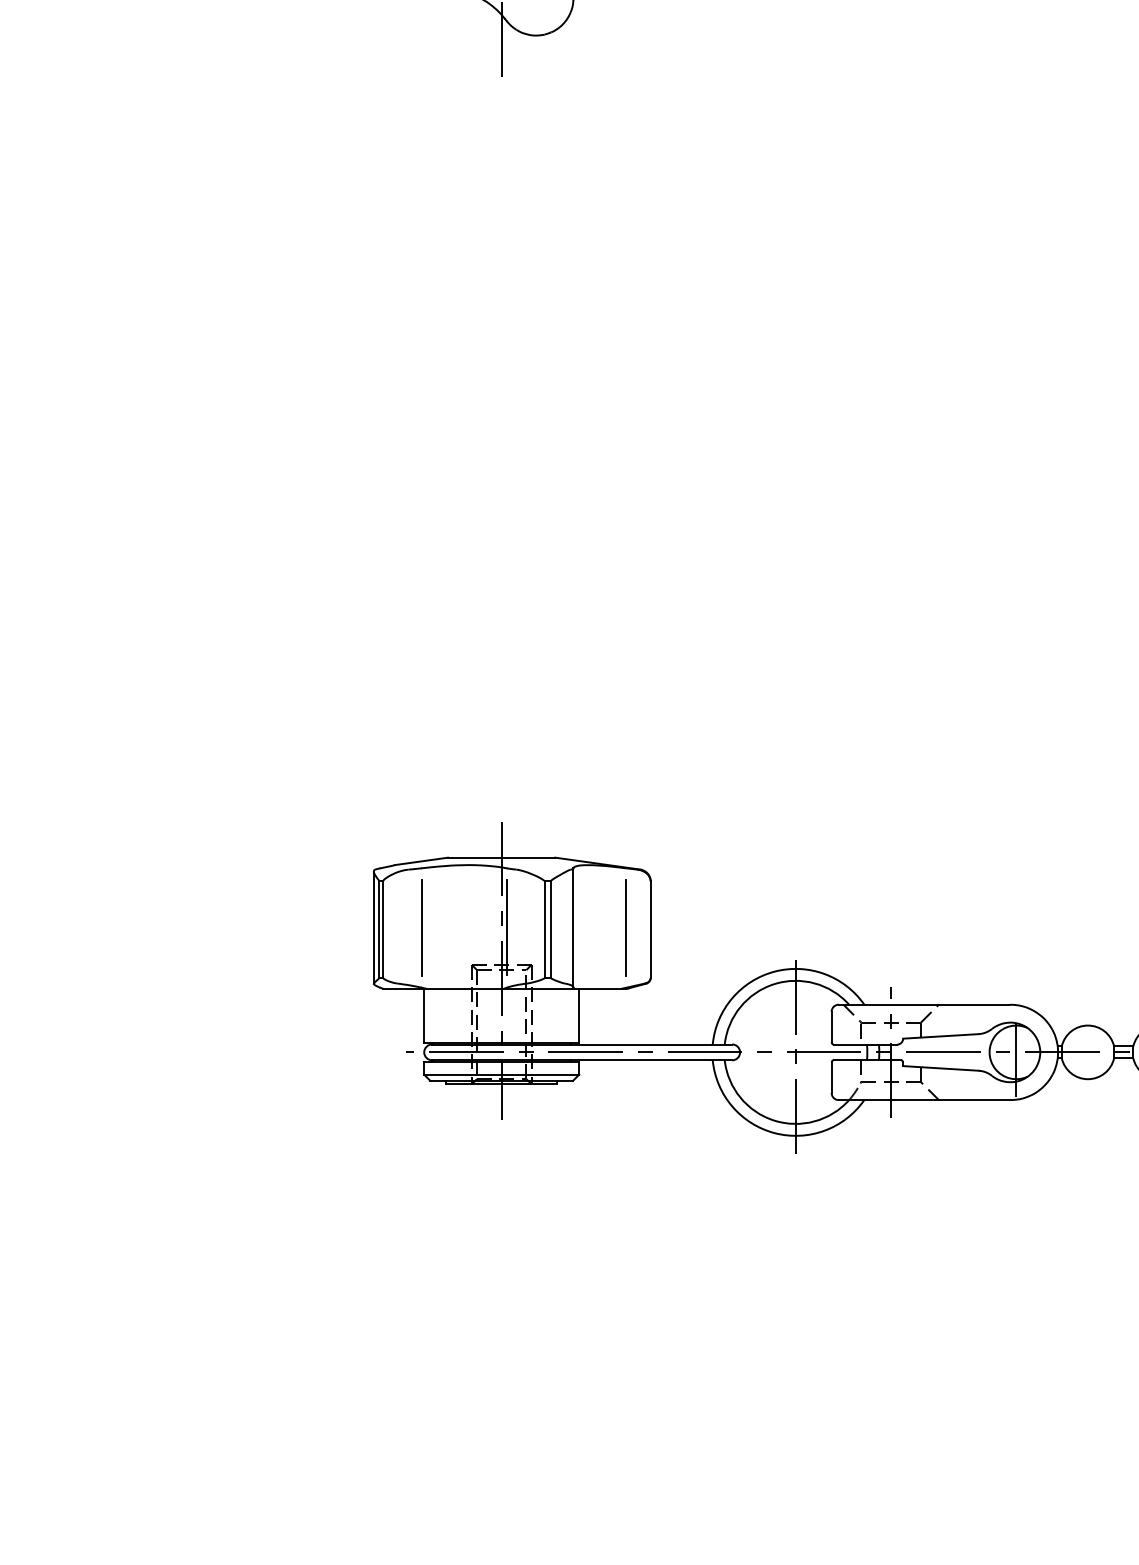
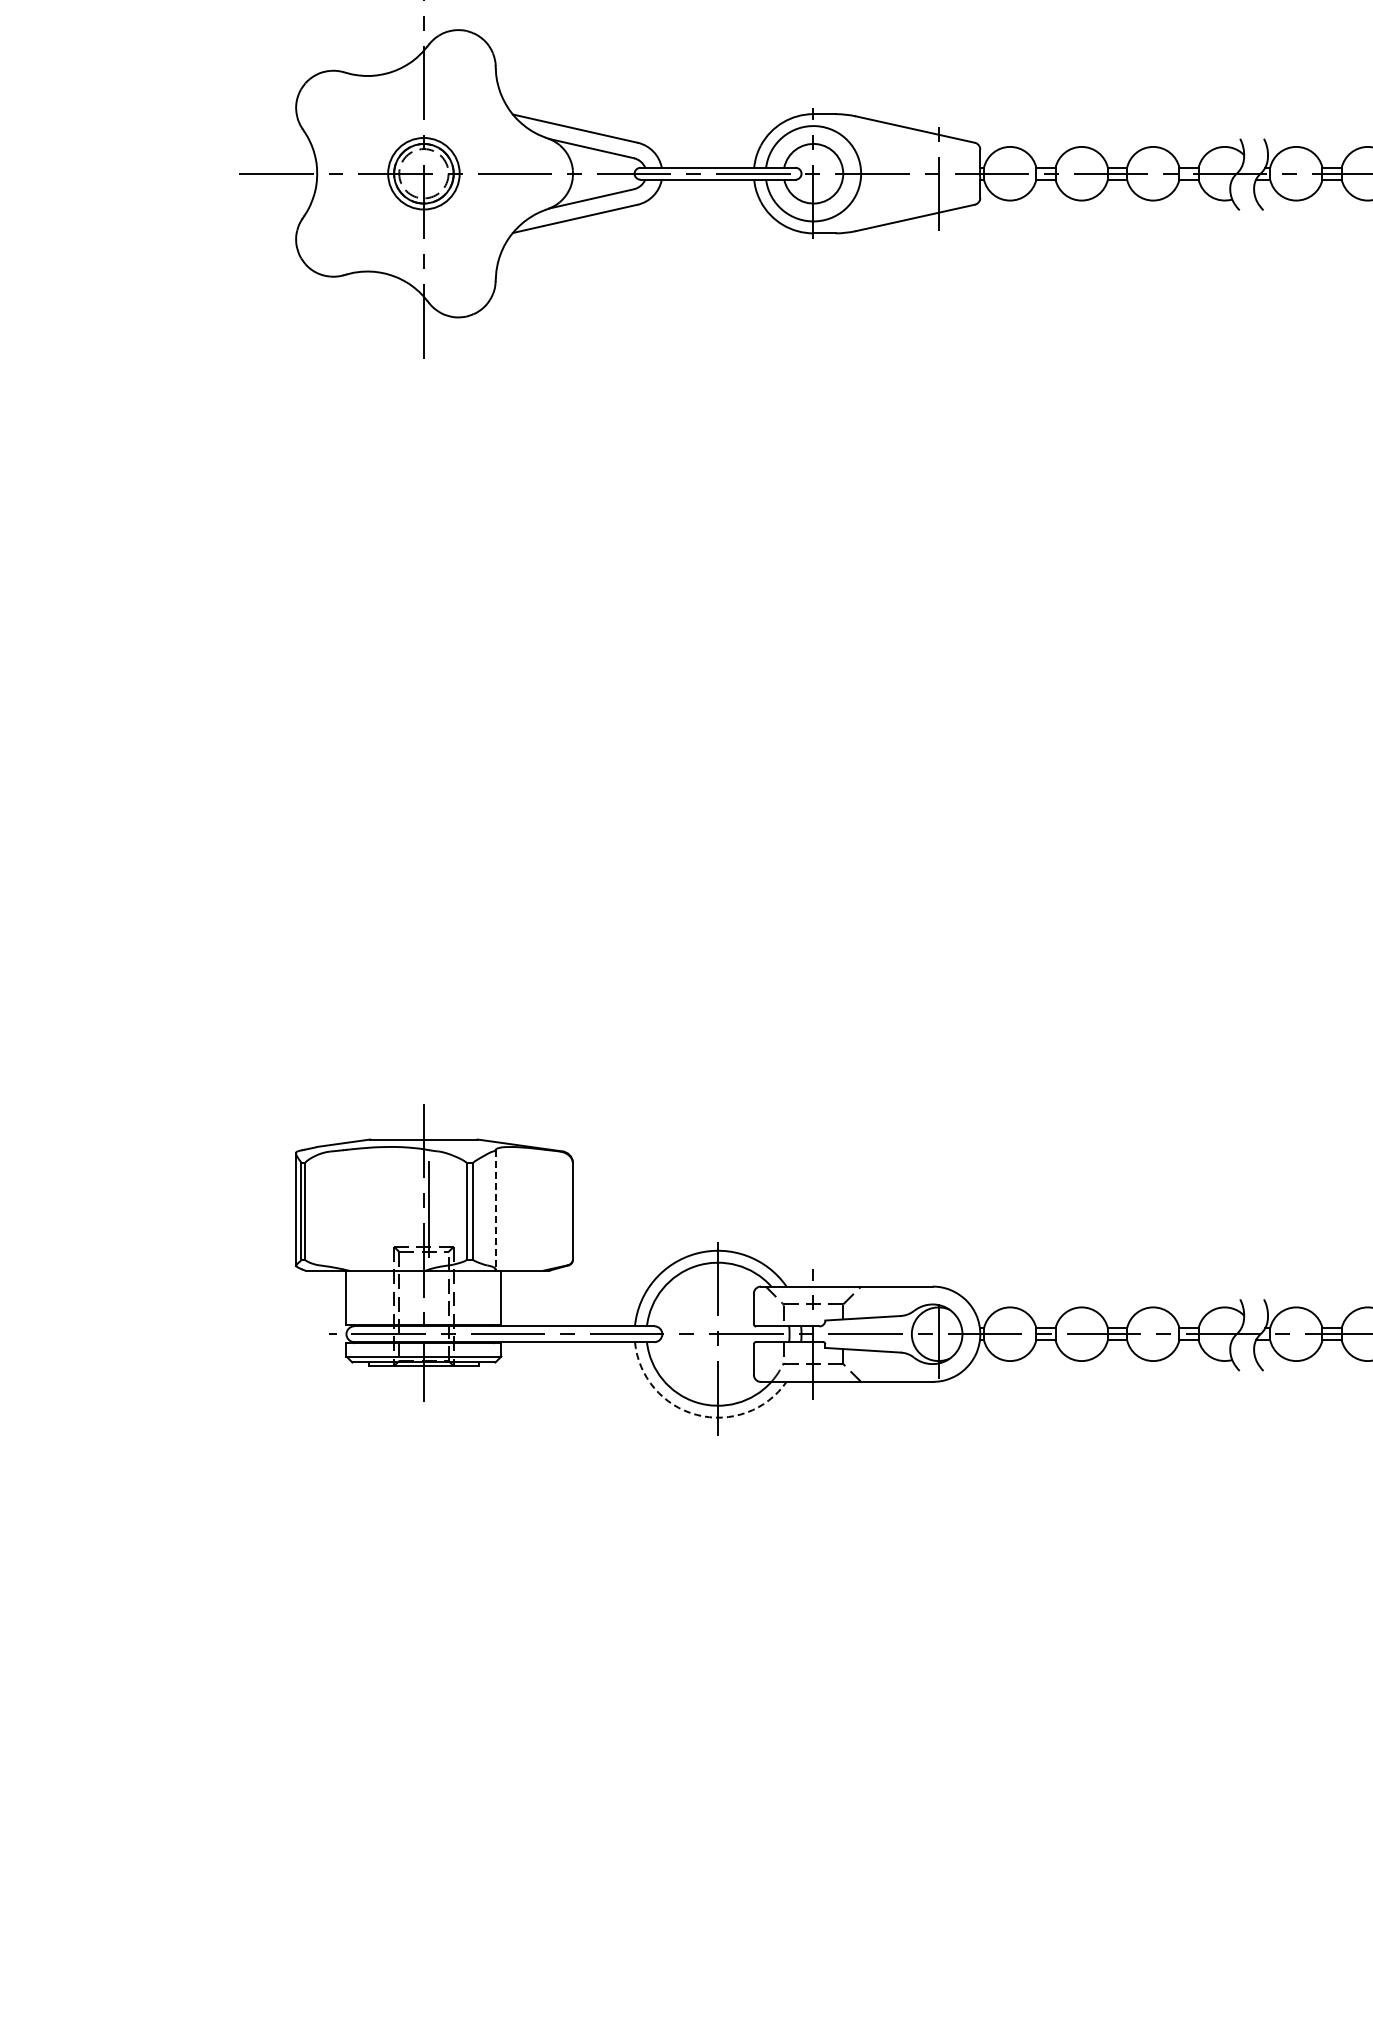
line: (422, 927) -> (344, 1209), removed
line: (573, 927) -> (495, 1209), solid -> dashed
line: (626, 927) -> (548, 1209), removed
arc: (774, 1132) -> (696, 1414), solid -> dashed

